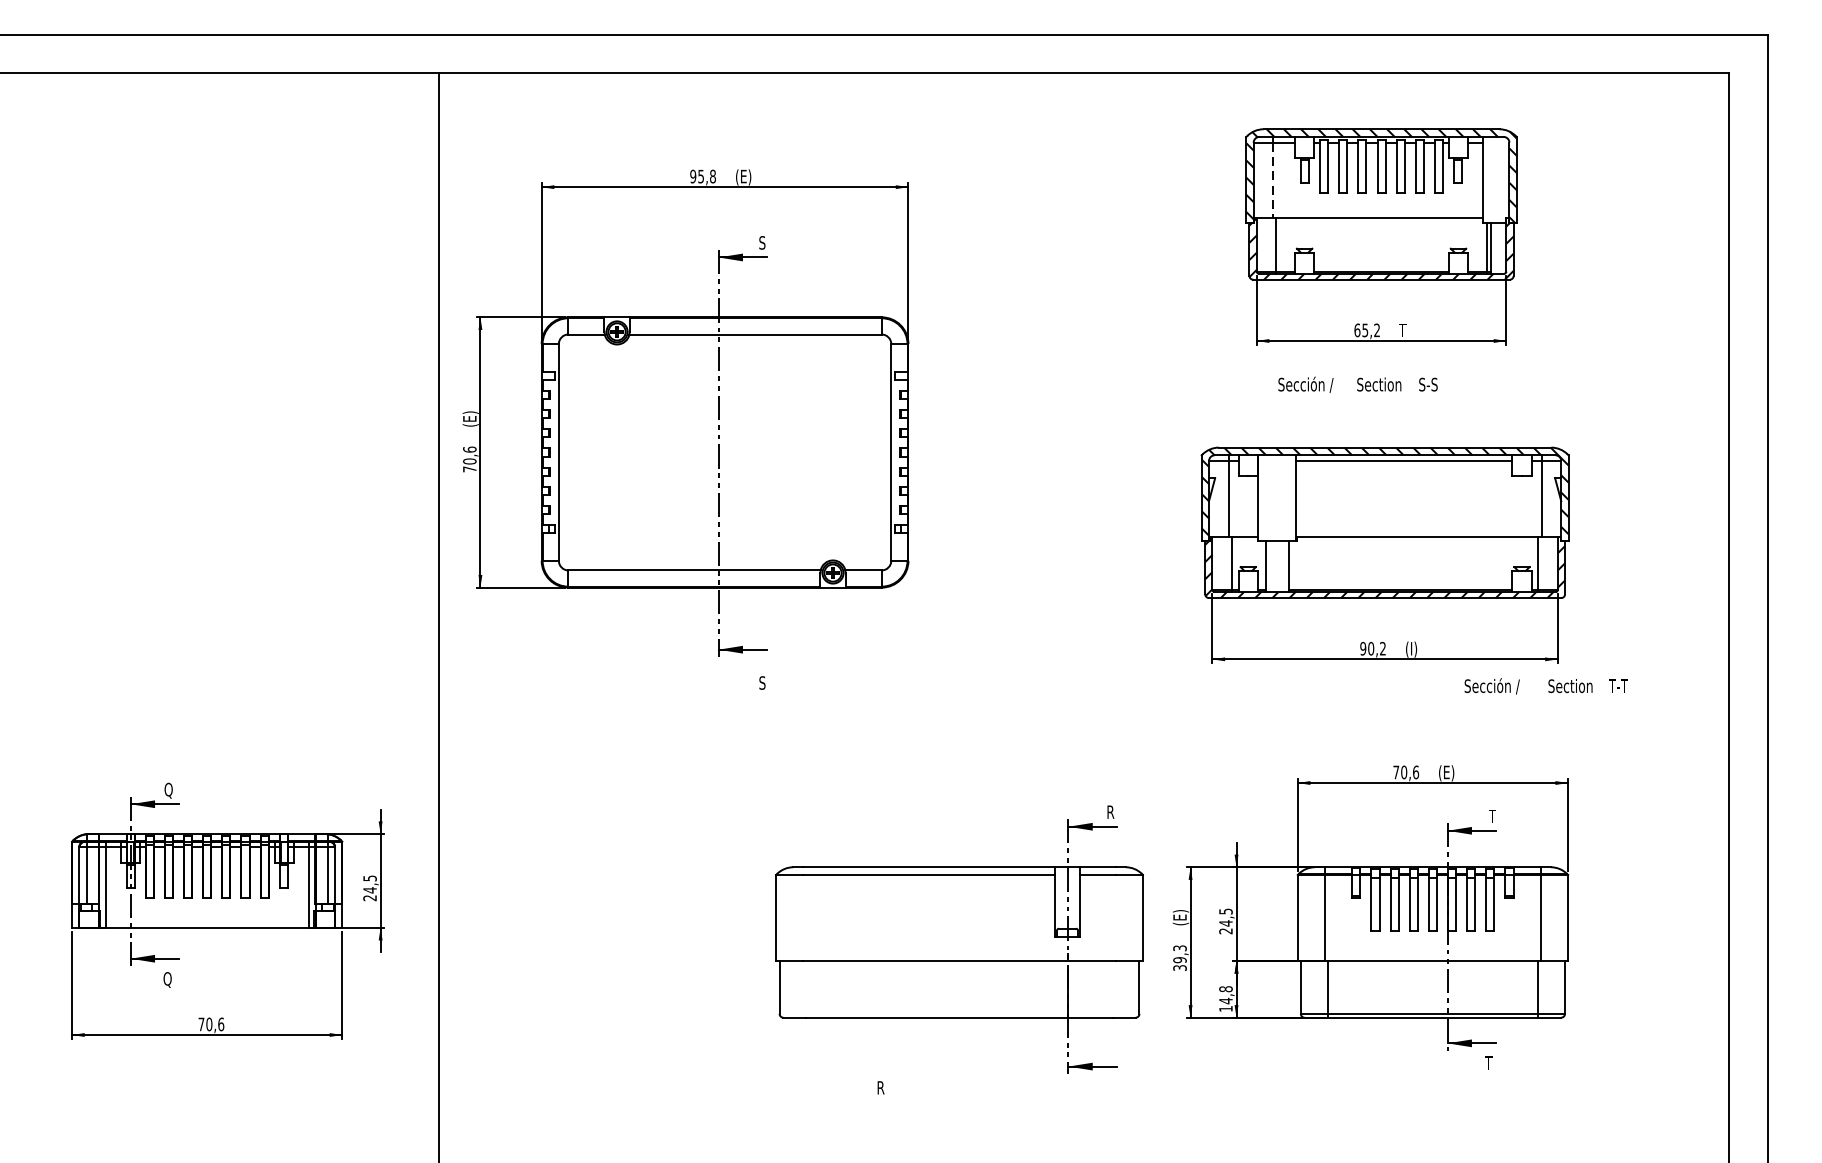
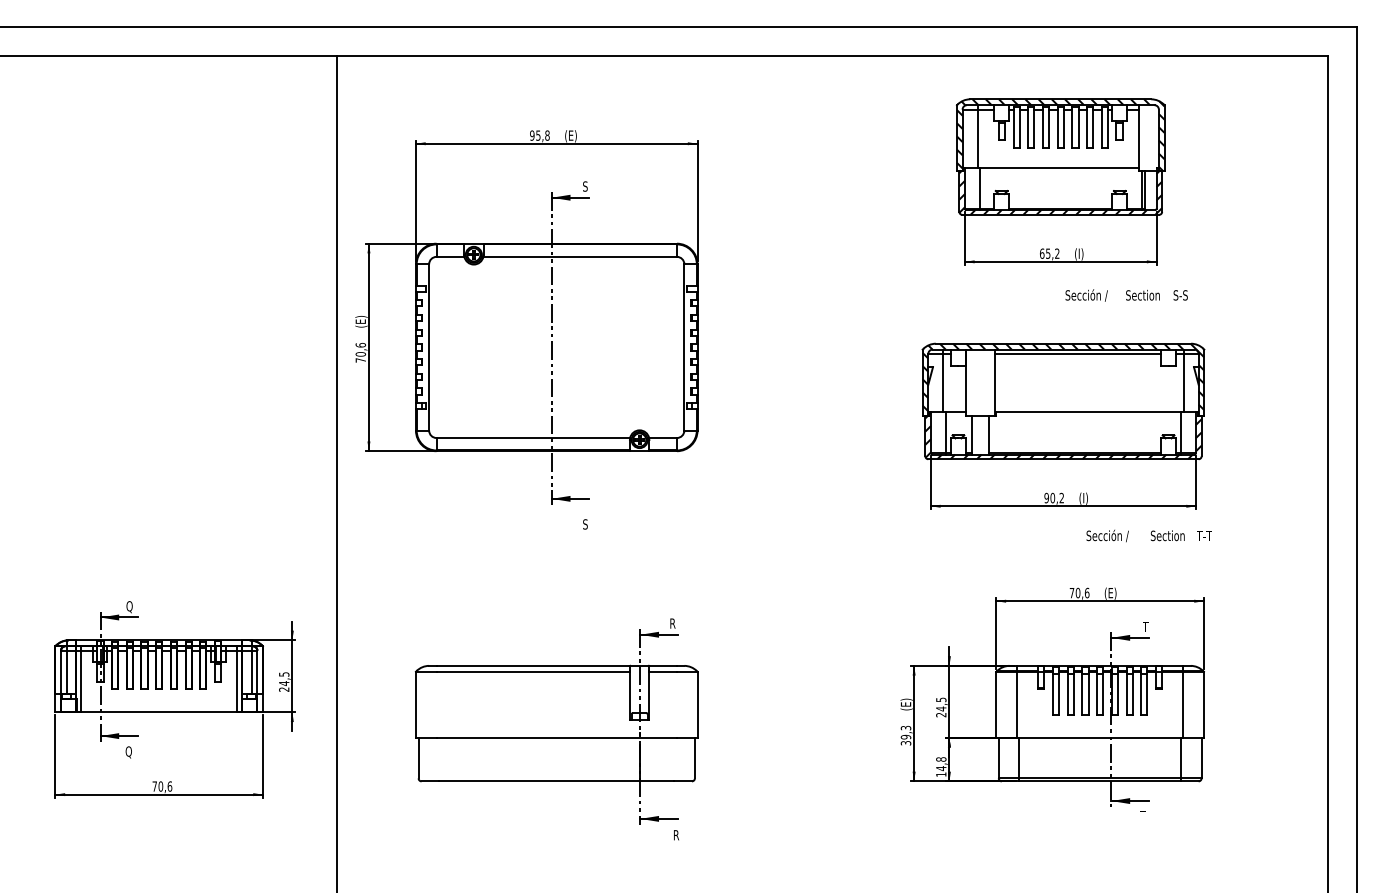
line: (1273, 181) -> (977, 139), dashed -> solid
text: (1404, 331) -> (1078, 254), T -> (I)
text: (1357, 384) -> (1126, 295), moved
text: (1545, 685) -> (1148, 535), moved
part: (959, 939) -> (556, 721), moved

